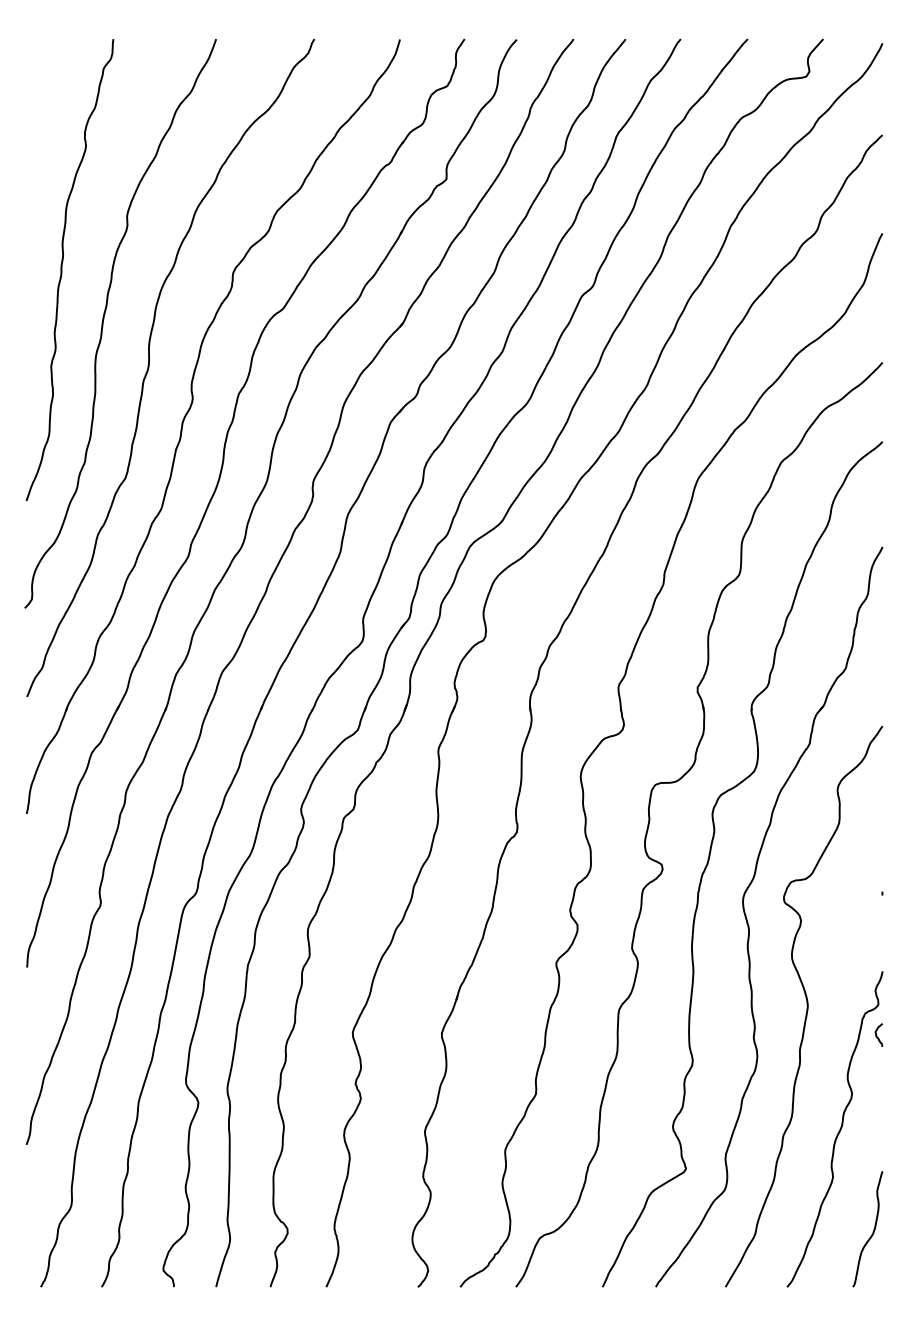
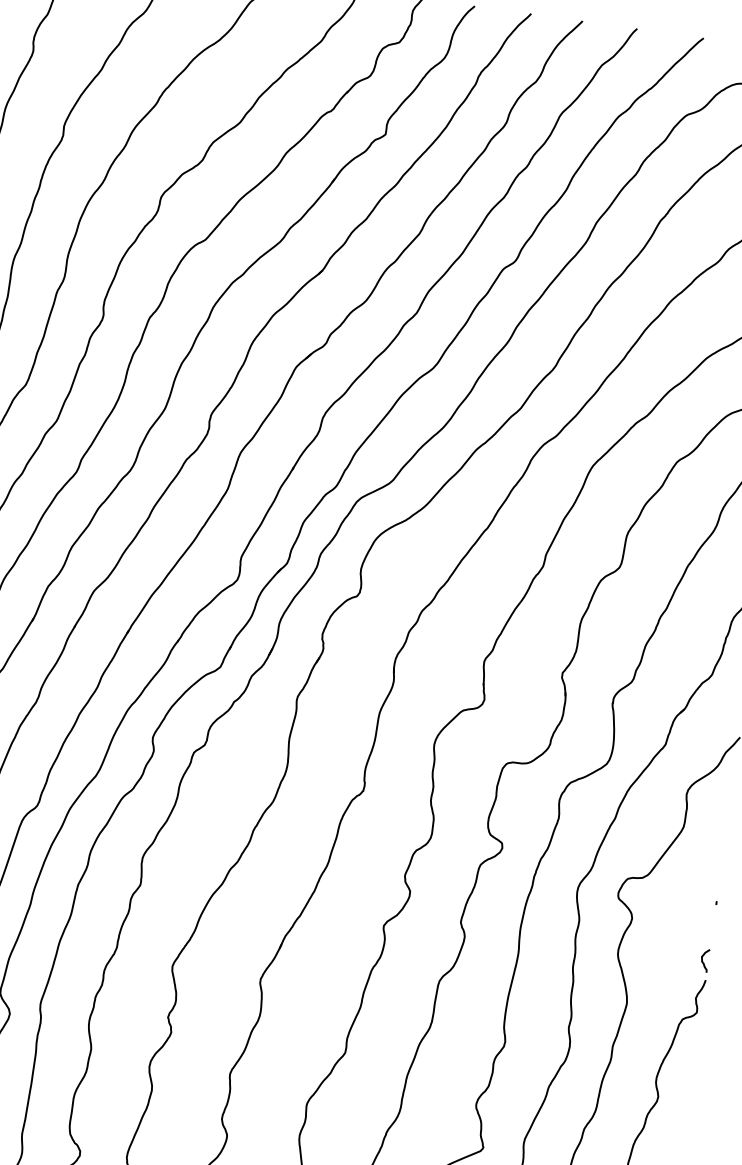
curve: (877, 1035) -> (703, 960), moved

